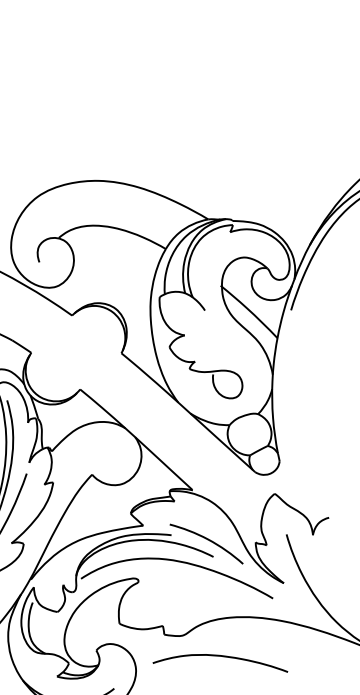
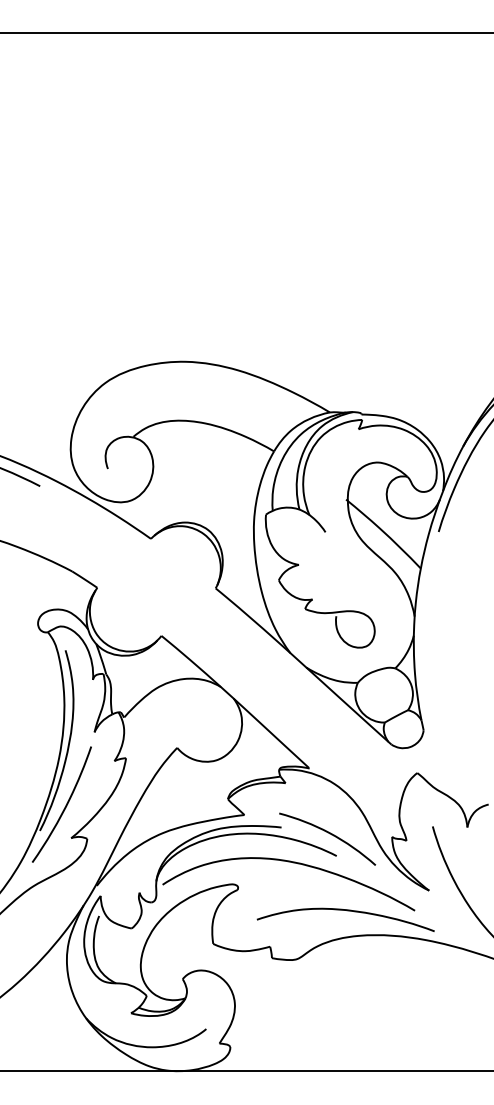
curve: (221, 656) -> (347, 911), moved

